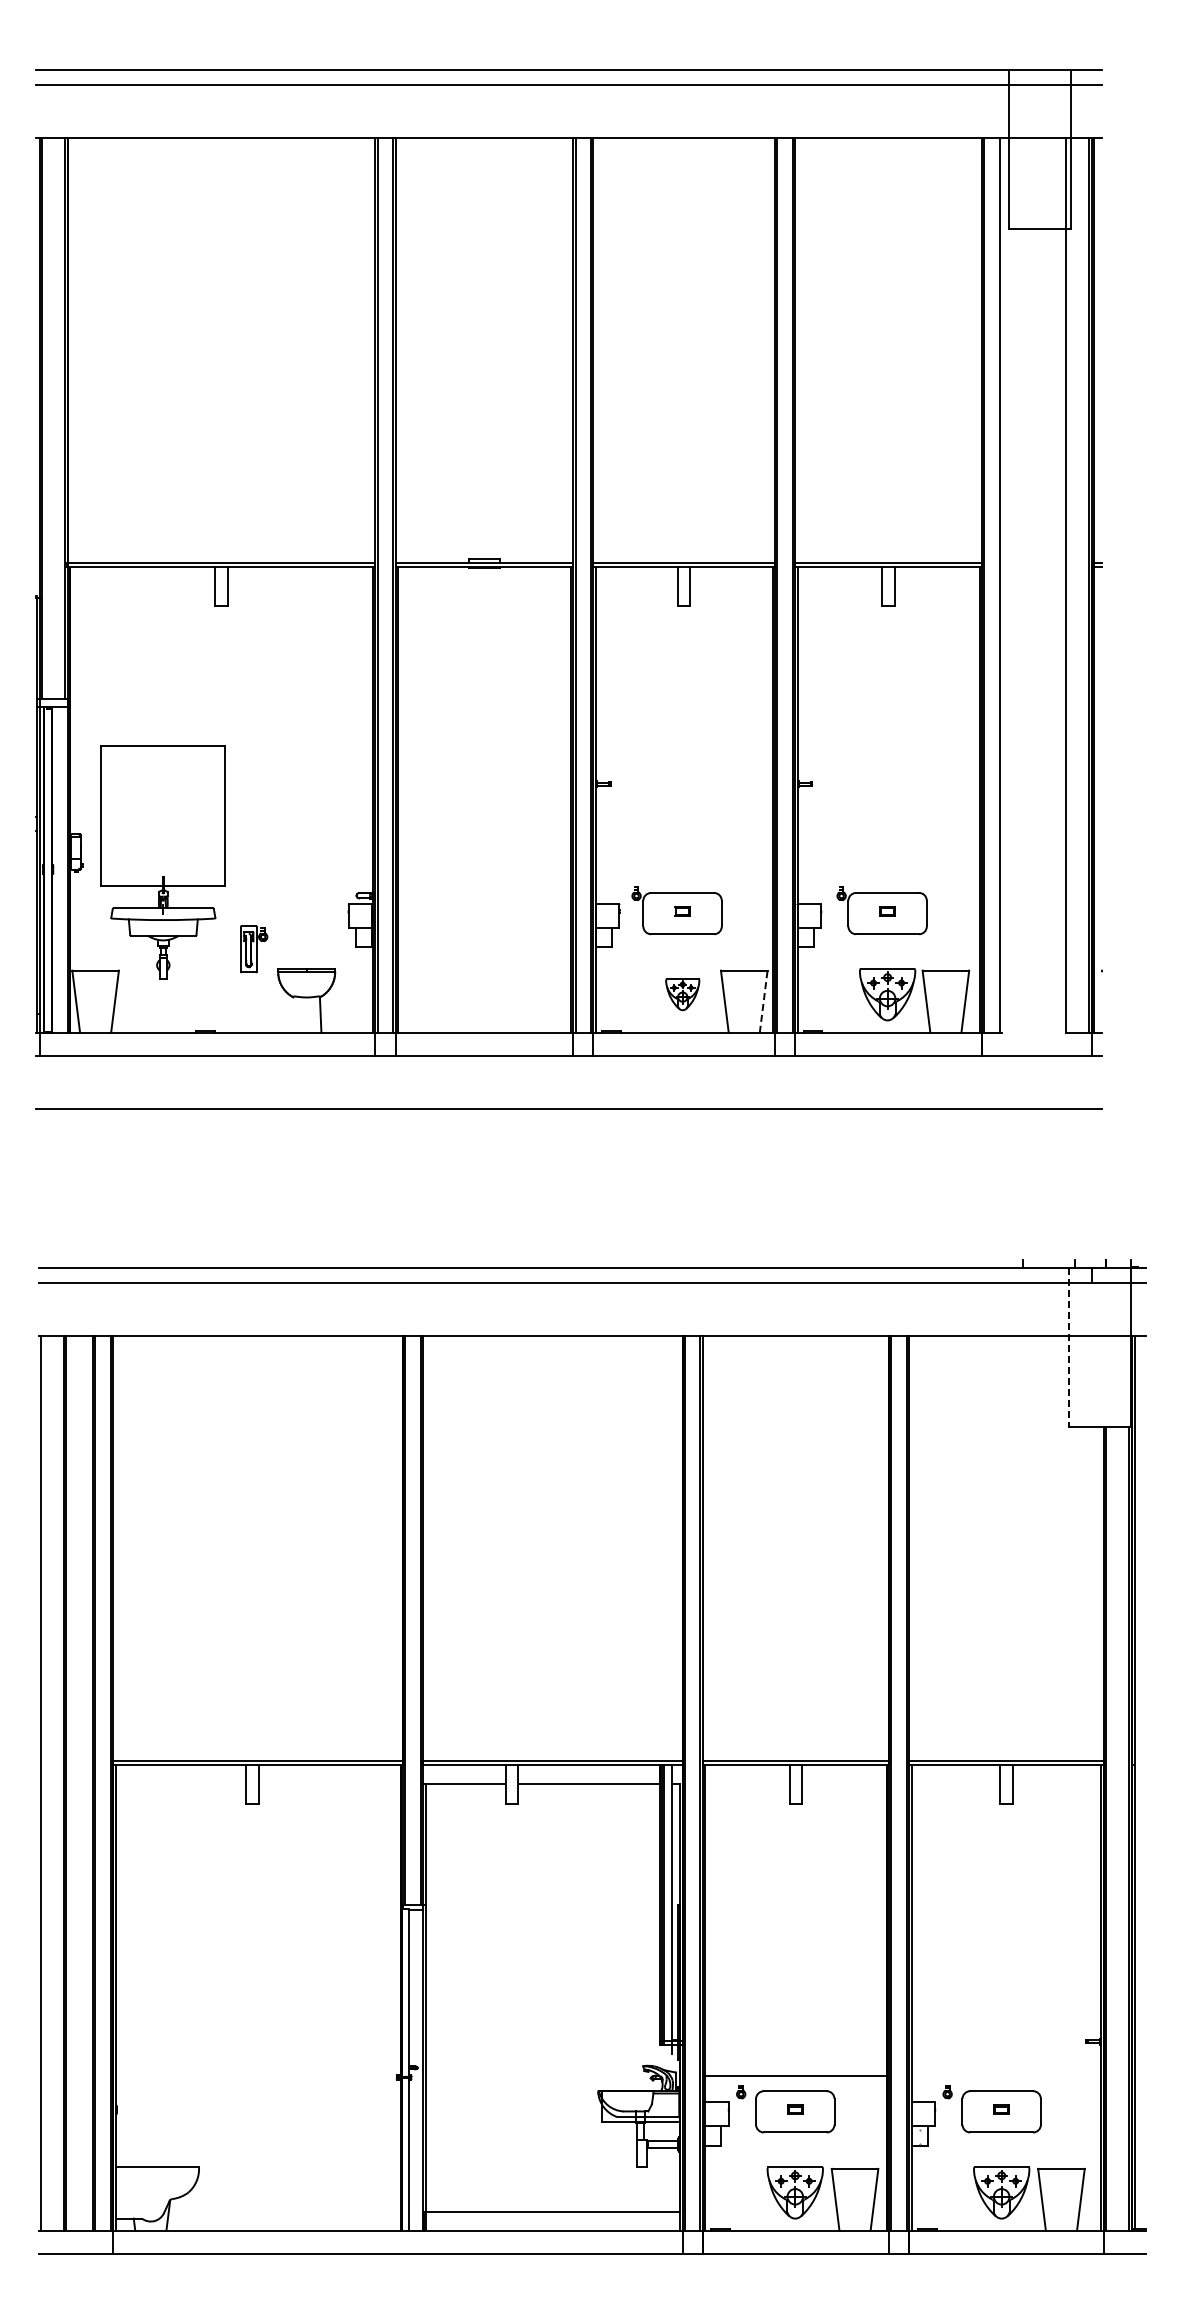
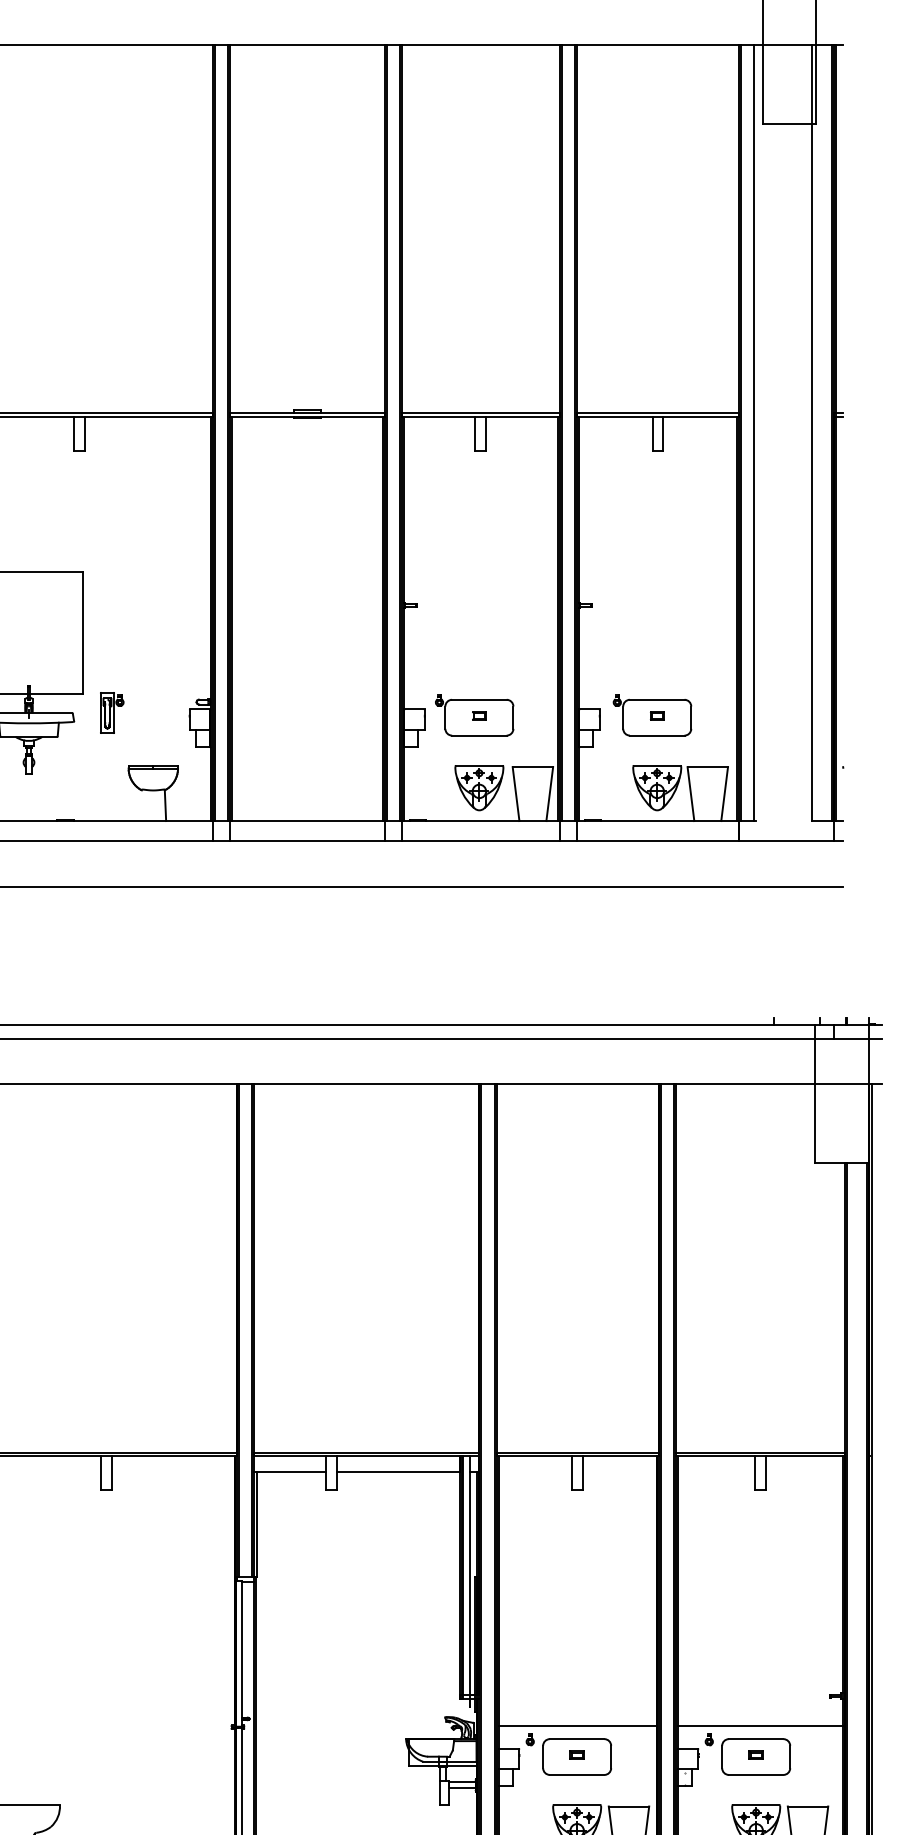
part: (254, 949) -> (112, 713), moved
part: (682, 994) -> (479, 787), size x1.67
line: (763, 1001) -> (549, 793), dashed -> solid
line: (1069, 1347) -> (815, 1094), dashed -> solid
line: (1006, 2075) -> (760, 1725), added

